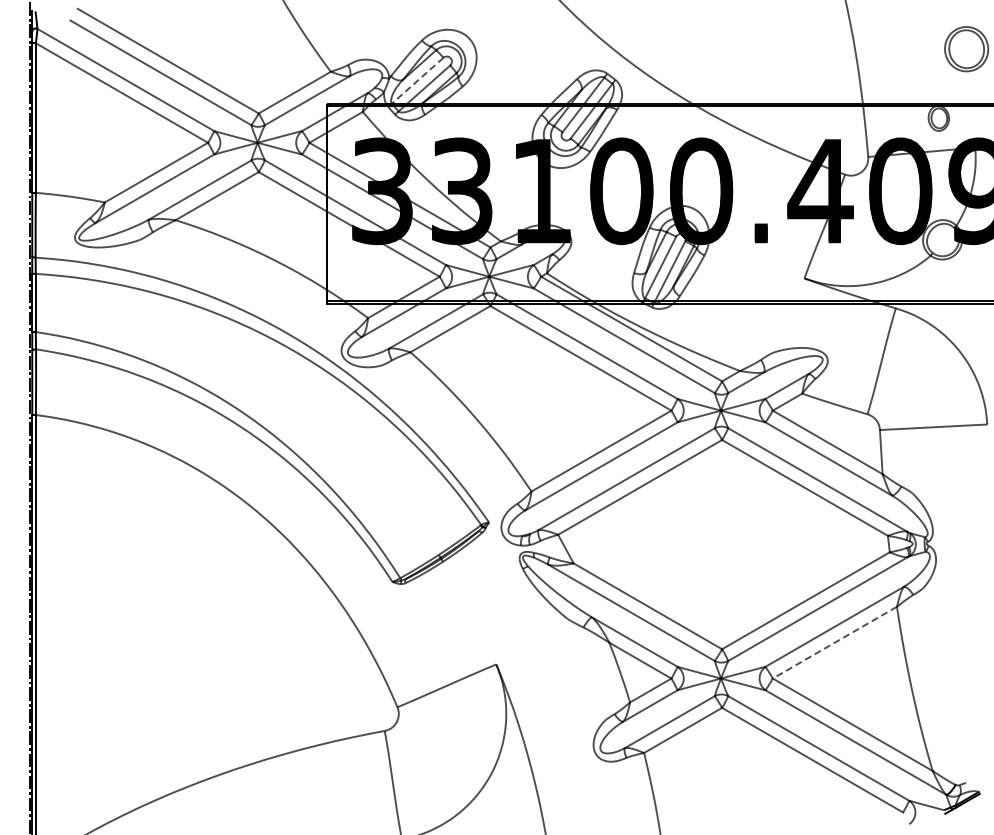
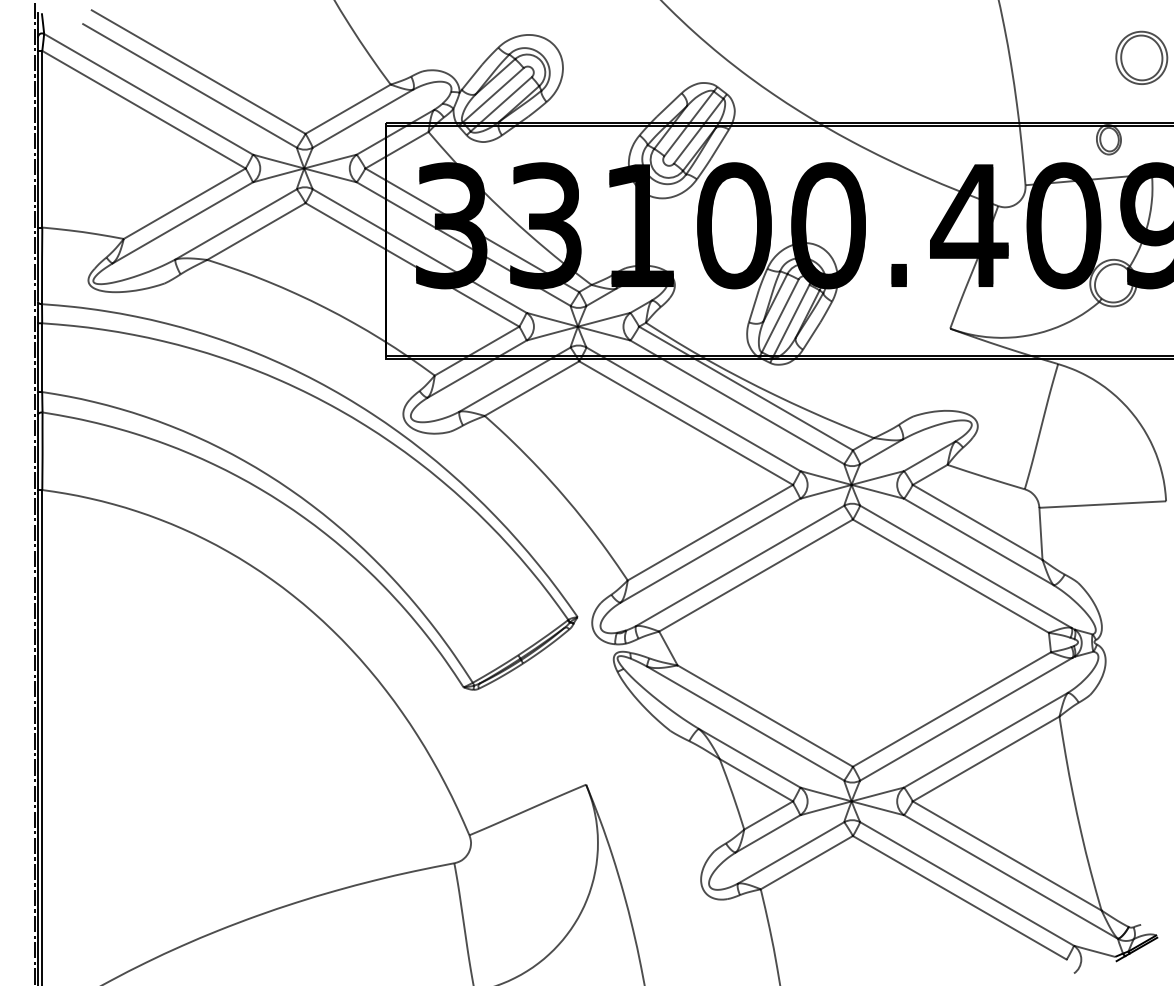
line: (417, 80) -> (493, 94), dashed -> solid
line: (834, 642) -> (985, 758), dashed -> solid

